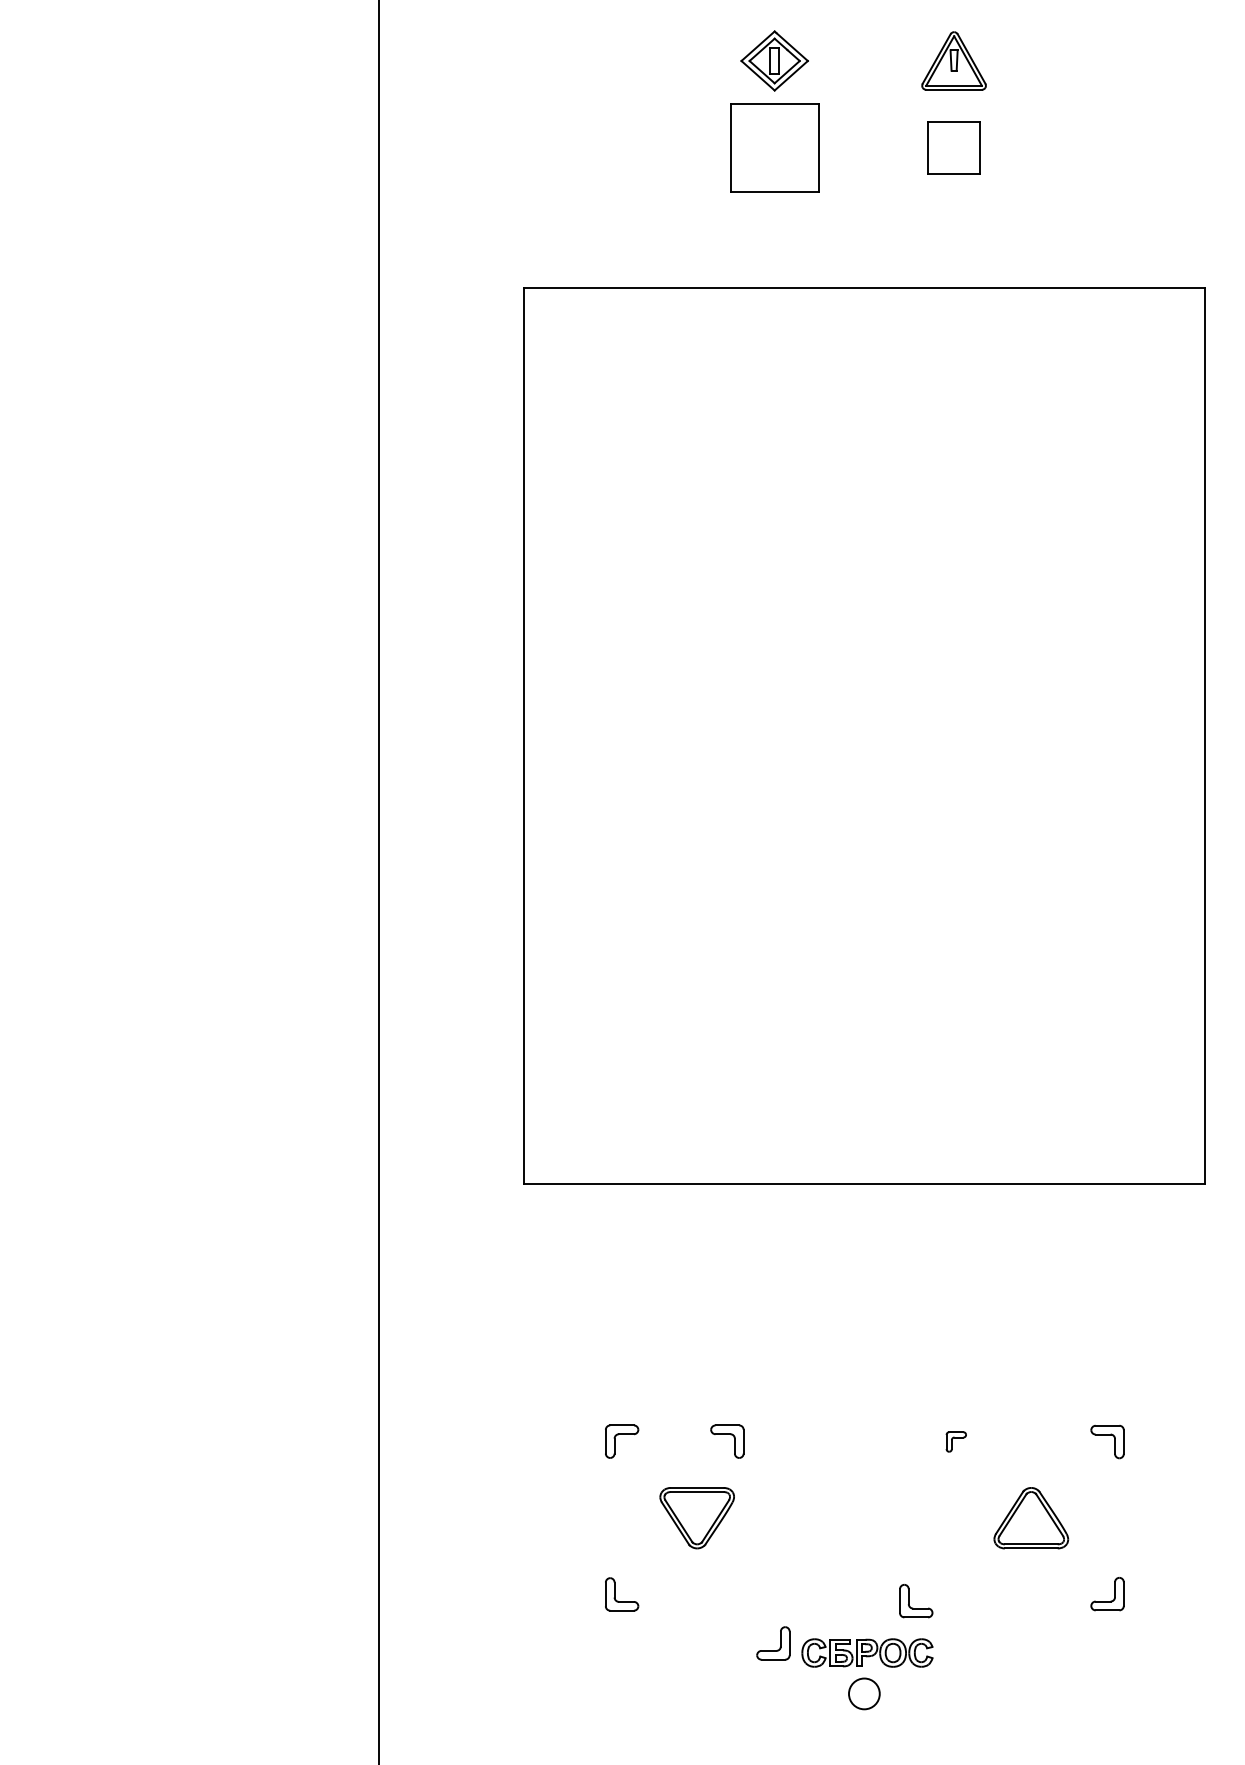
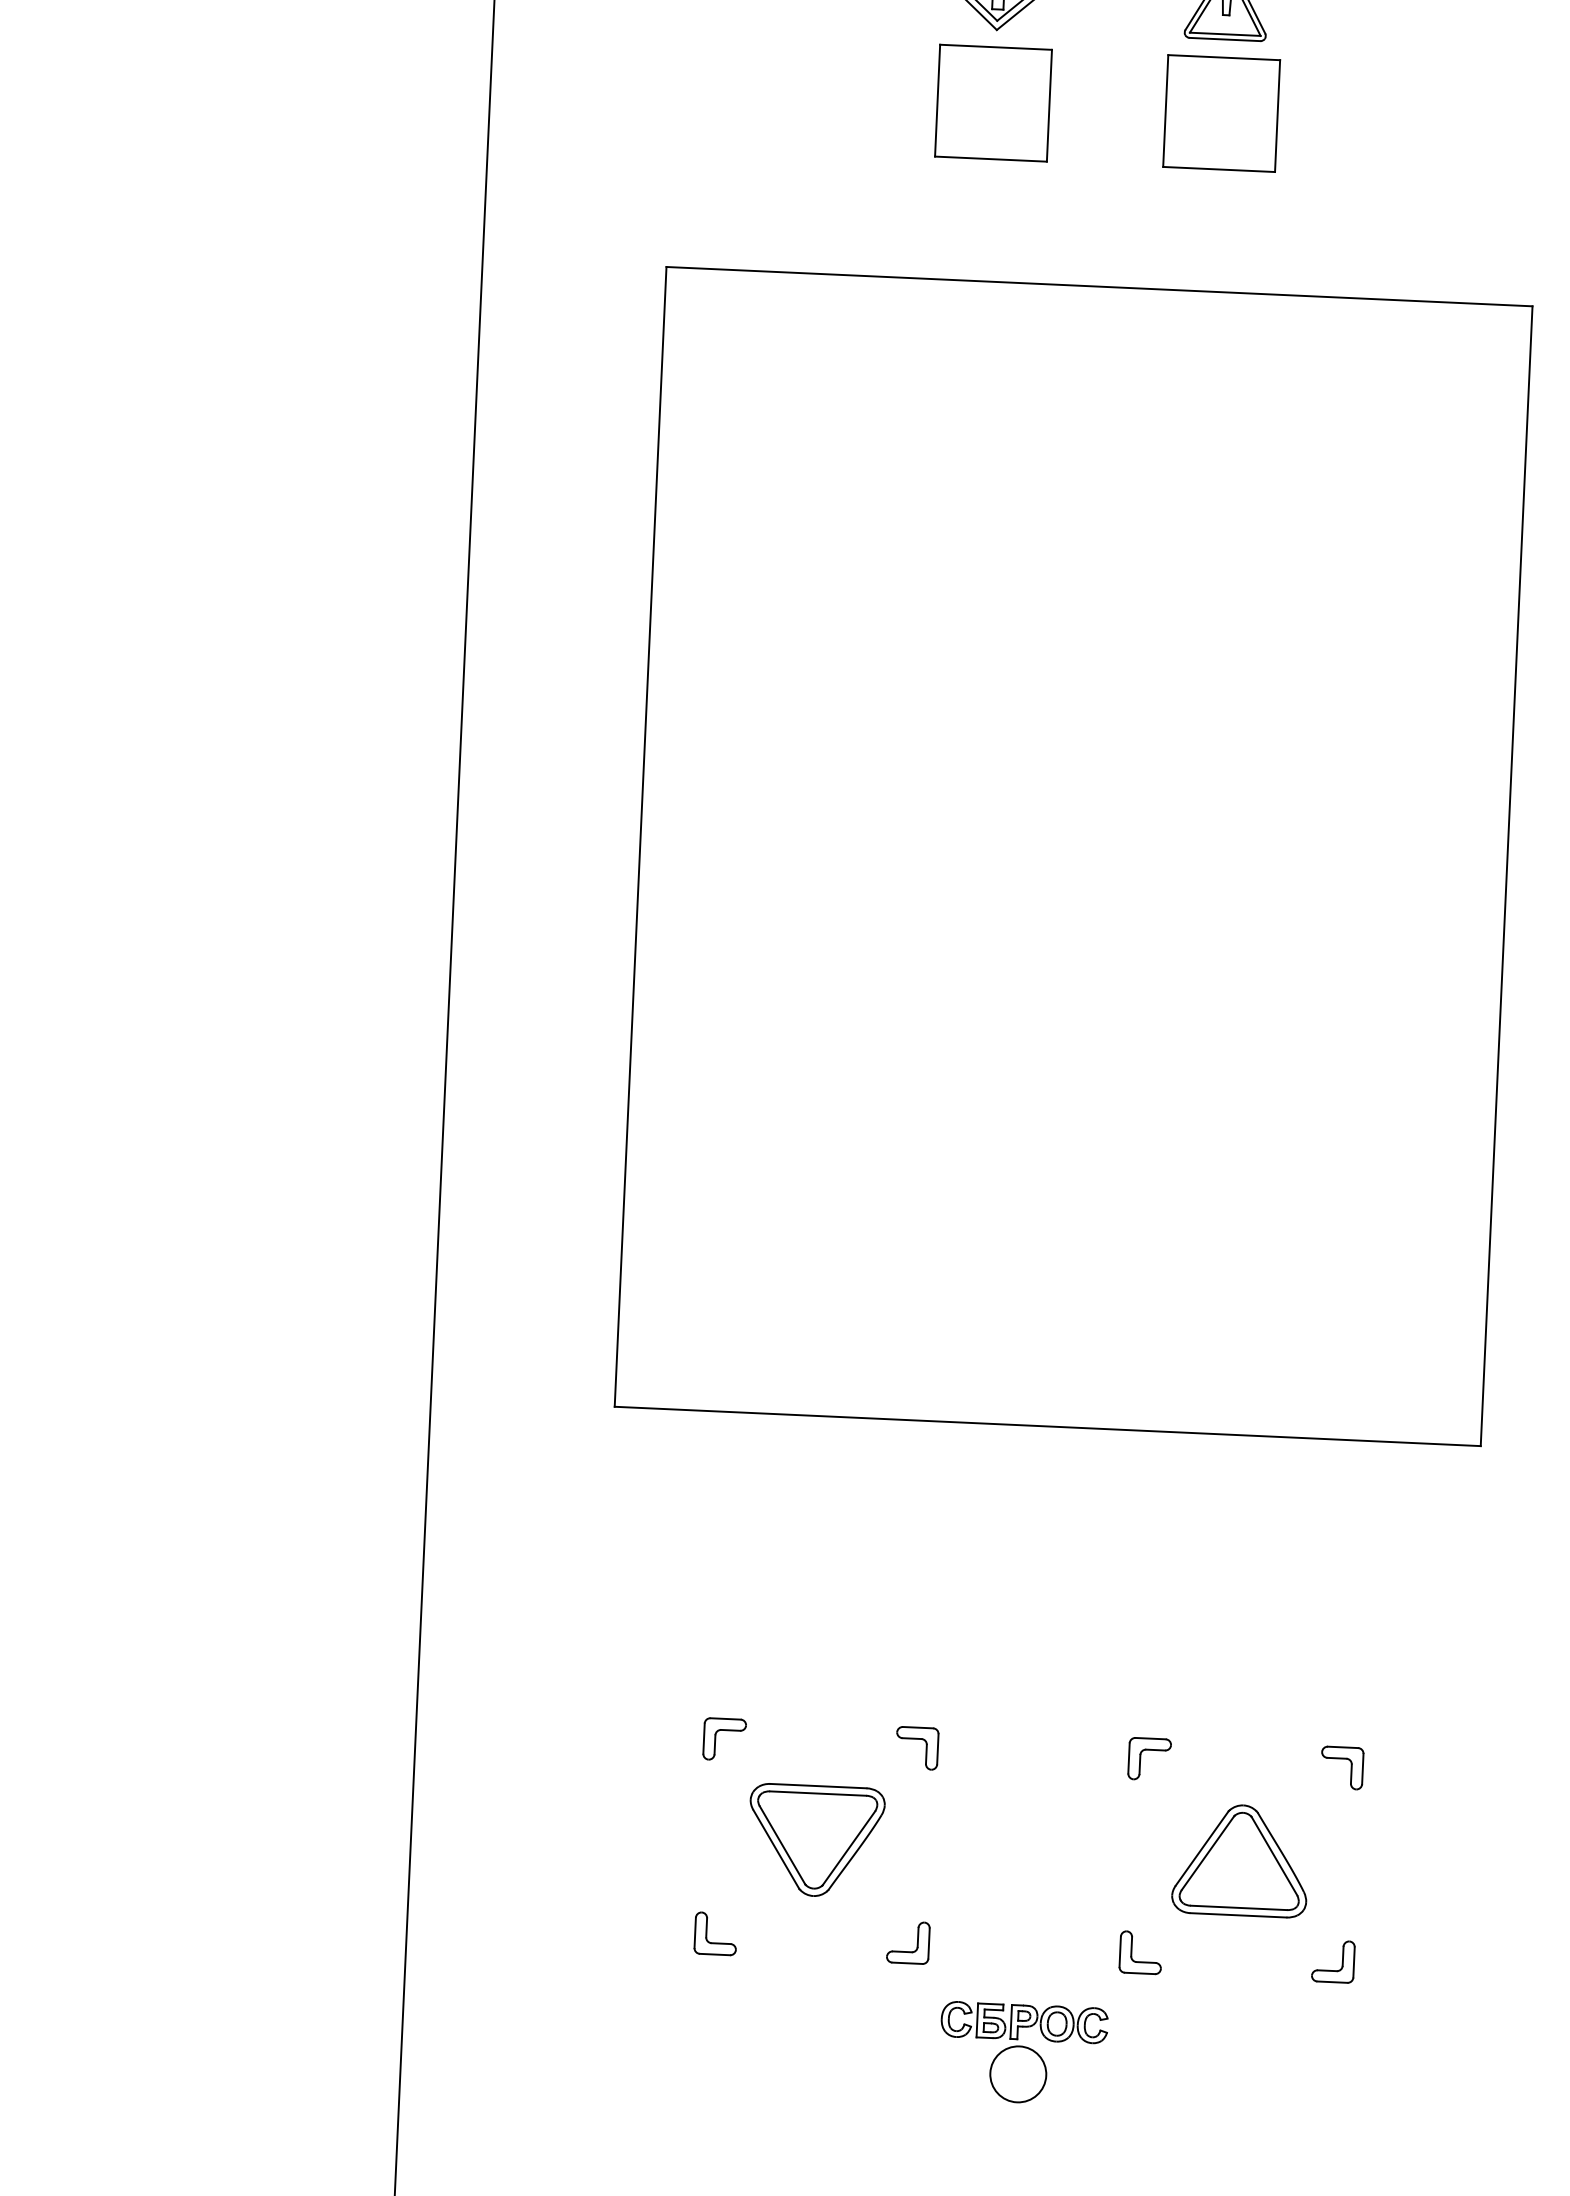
part: (953, 147) -> (1220, 112), size x1.67
part: (730, 1435) -> (921, 1740), moved
part: (956, 1441) -> (1150, 1758), size x1.67
part: (696, 1518) -> (814, 1841), size x1.43
part: (1030, 1518) -> (1239, 1860), size x1.43
part: (909, 1601) -> (1132, 1952), moved
part: (780, 1643) -> (917, 1943), moved
circle: (864, 1693) -> (1018, 2073), size x1.43

